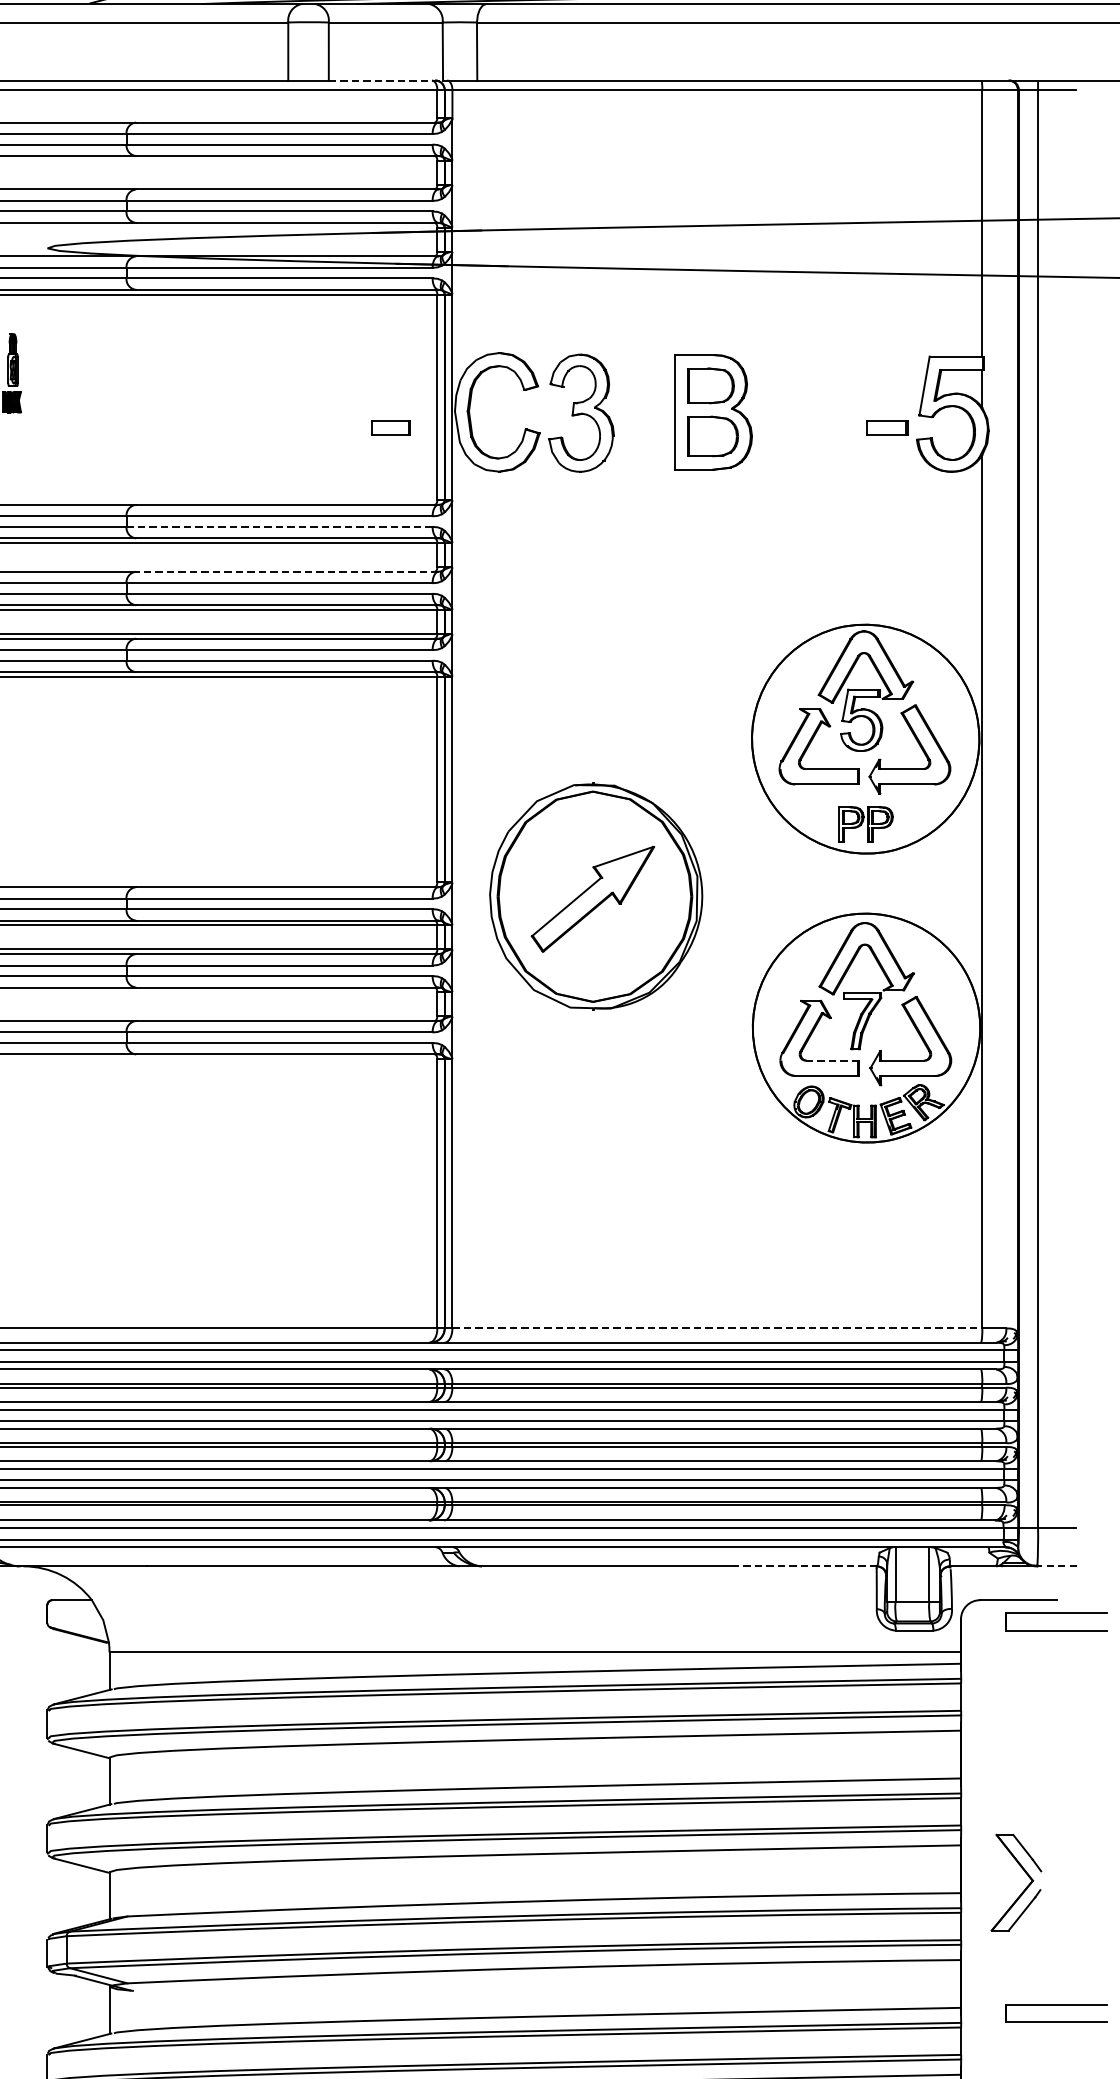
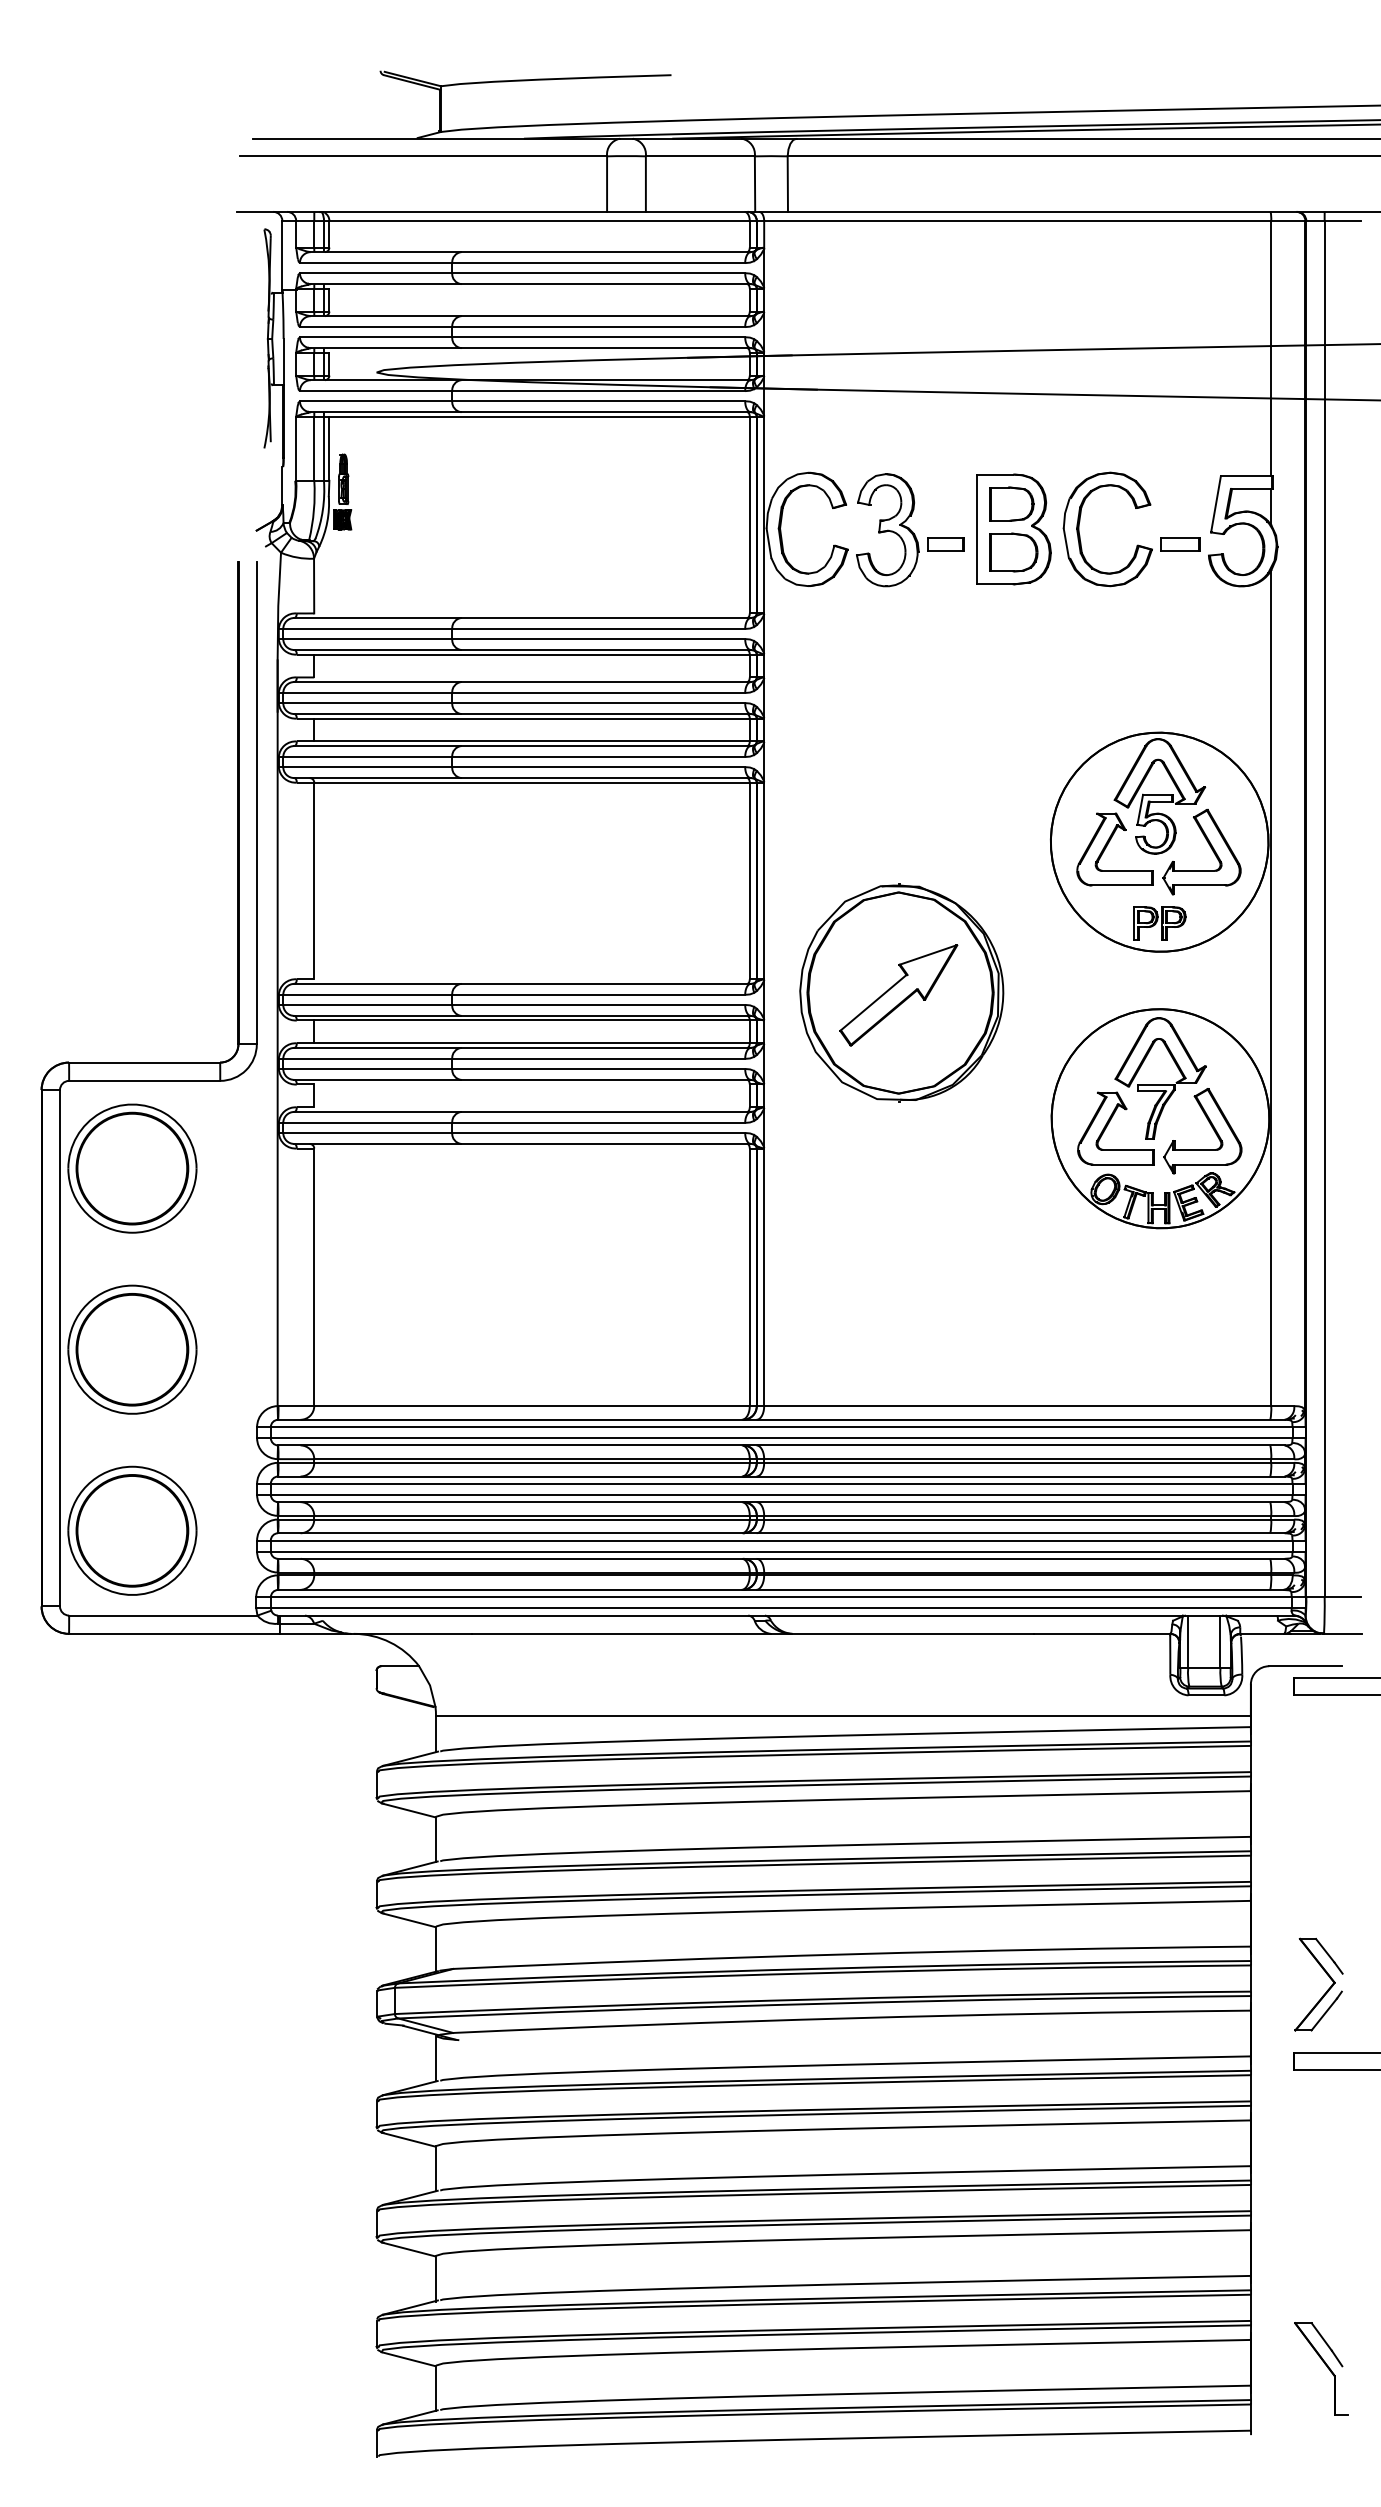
line: (385, 80) -> (700, 211), dashed -> solid
part: (782, 418) -> (1080, 535), added
part: (390, 428) -> (945, 544), moved
line: (280, 527) -> (599, 639), dashed -> solid
line: (287, 572) -> (606, 682), dashed -> solid
line: (833, 1060) -> (1128, 1149), dashed -> solid
line: (717, 1328) -> (1017, 1406), dashed -> solid
line: (804, 1565) -> (1101, 1633), dashed -> solid
line: (1056, 1565) -> (1342, 1633), dashed -> solid
part: (1024, 1888) -> (1326, 1990), moved

